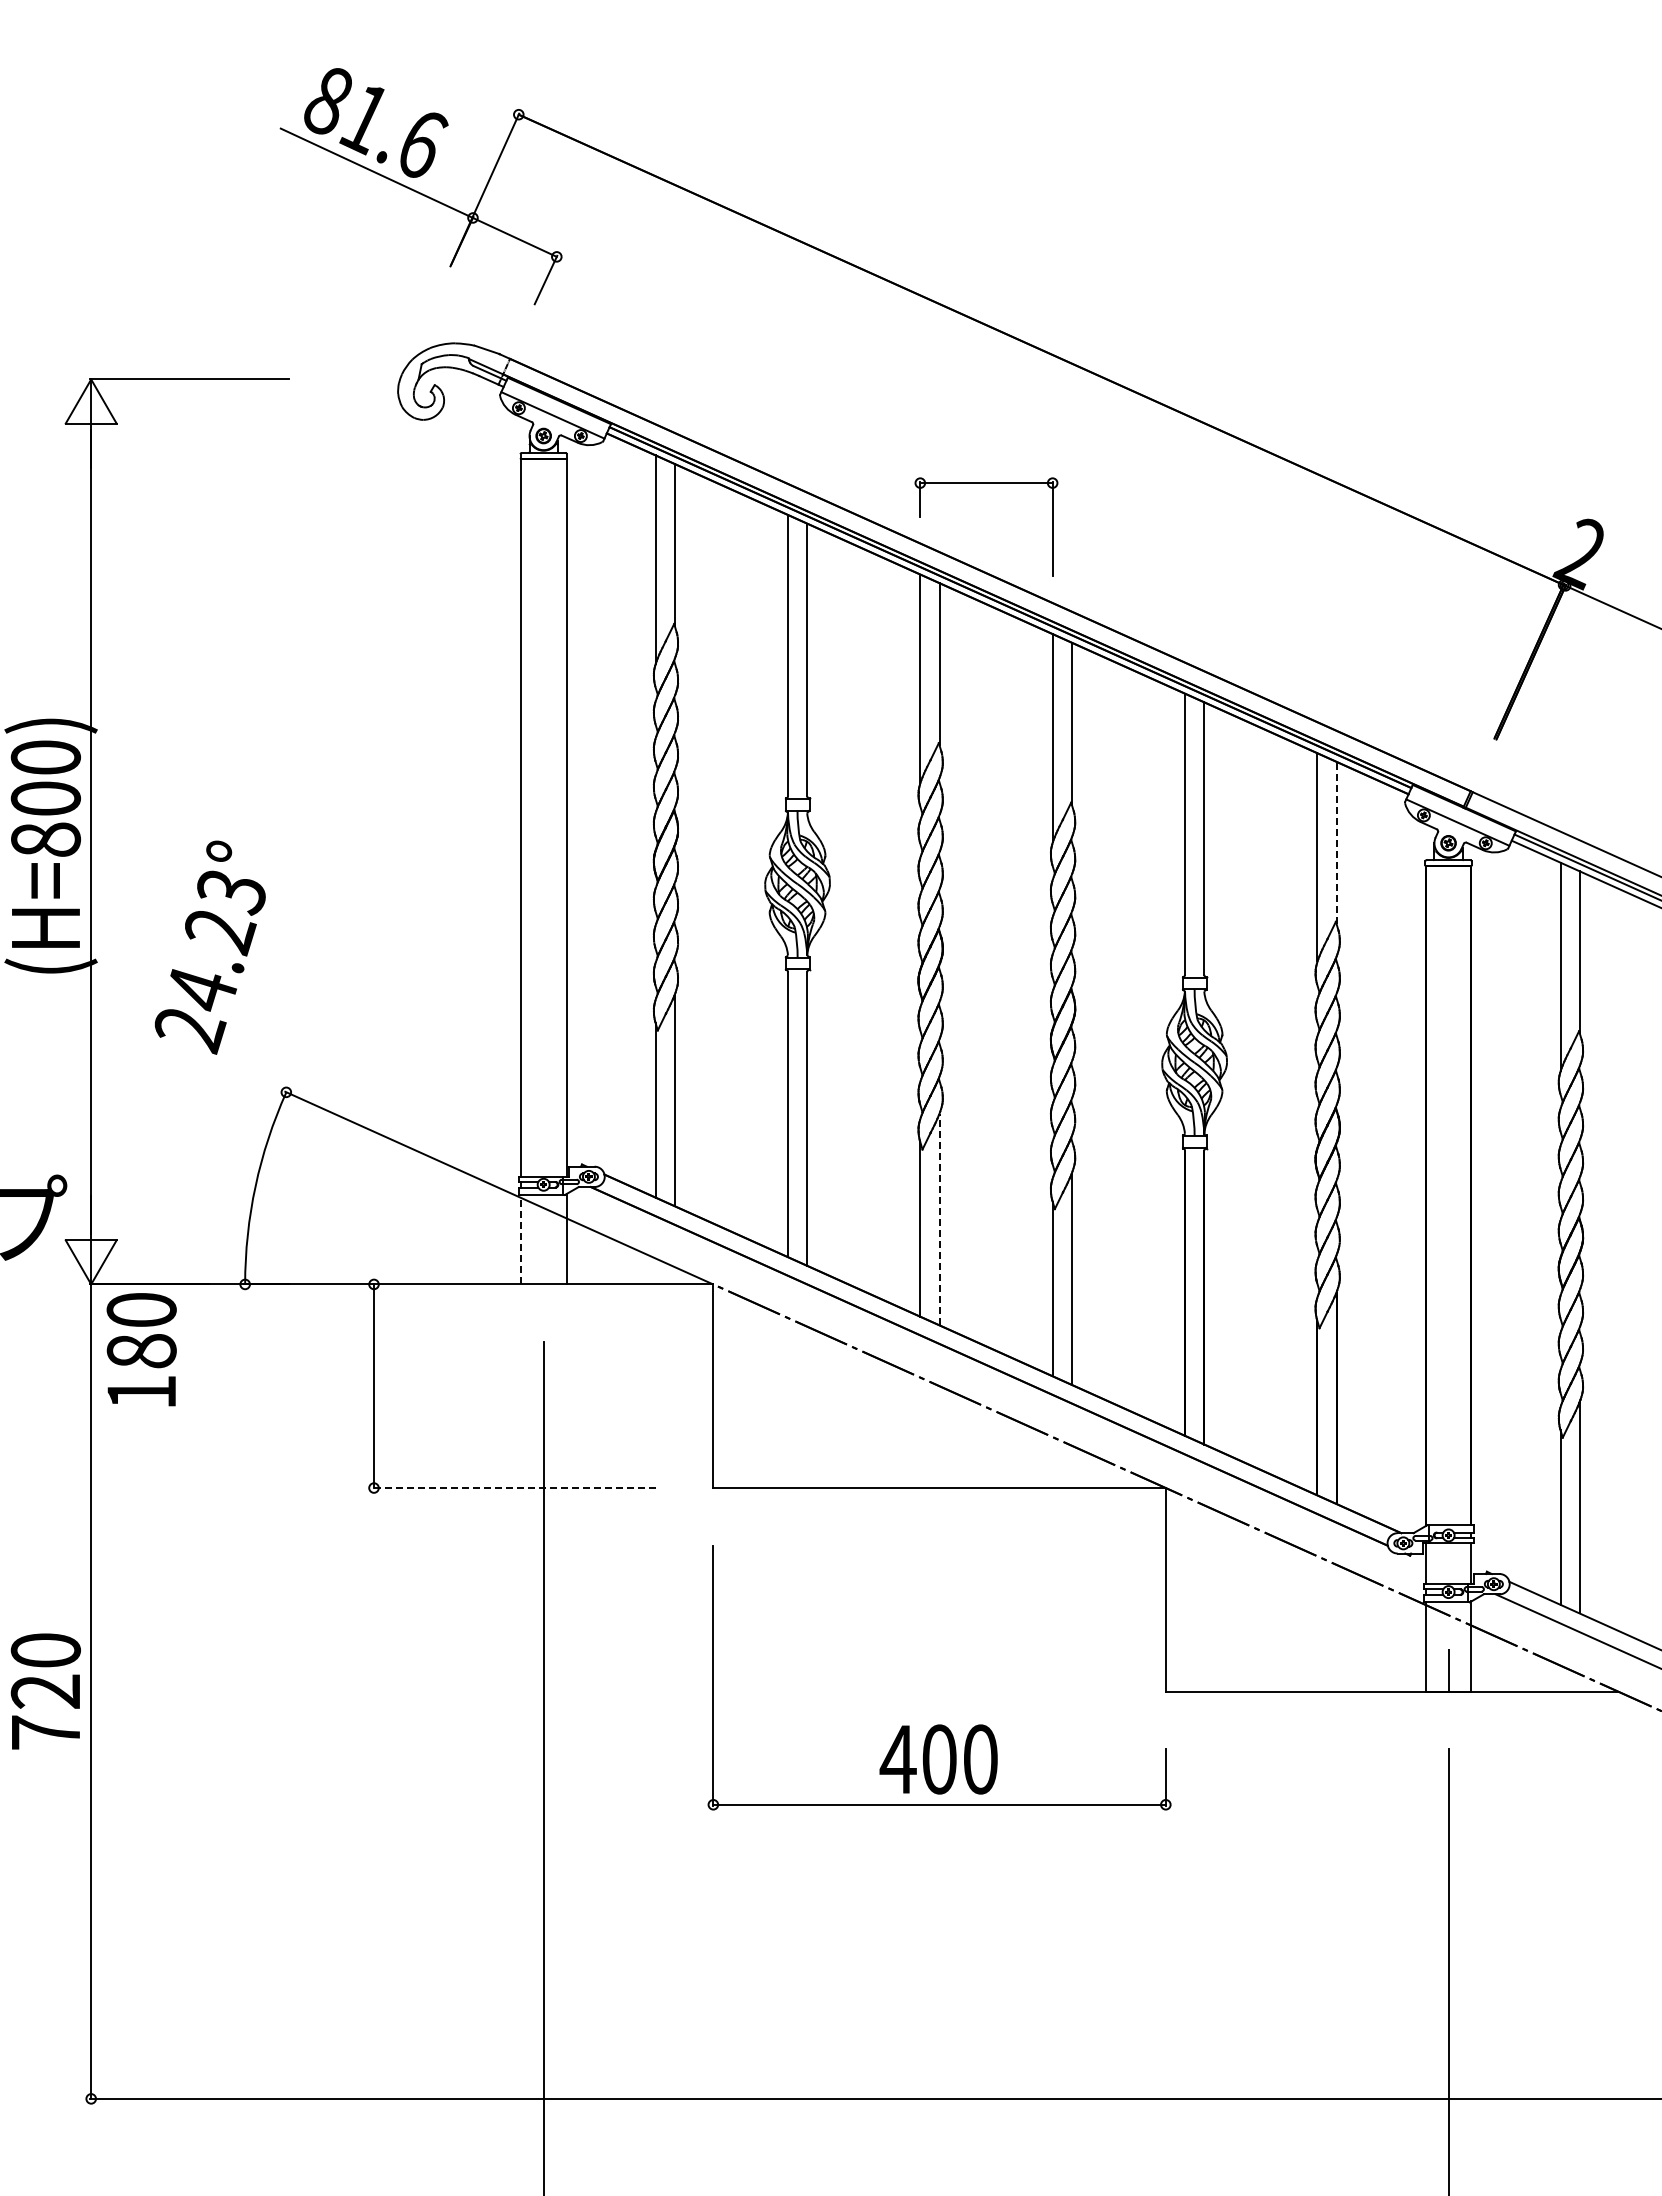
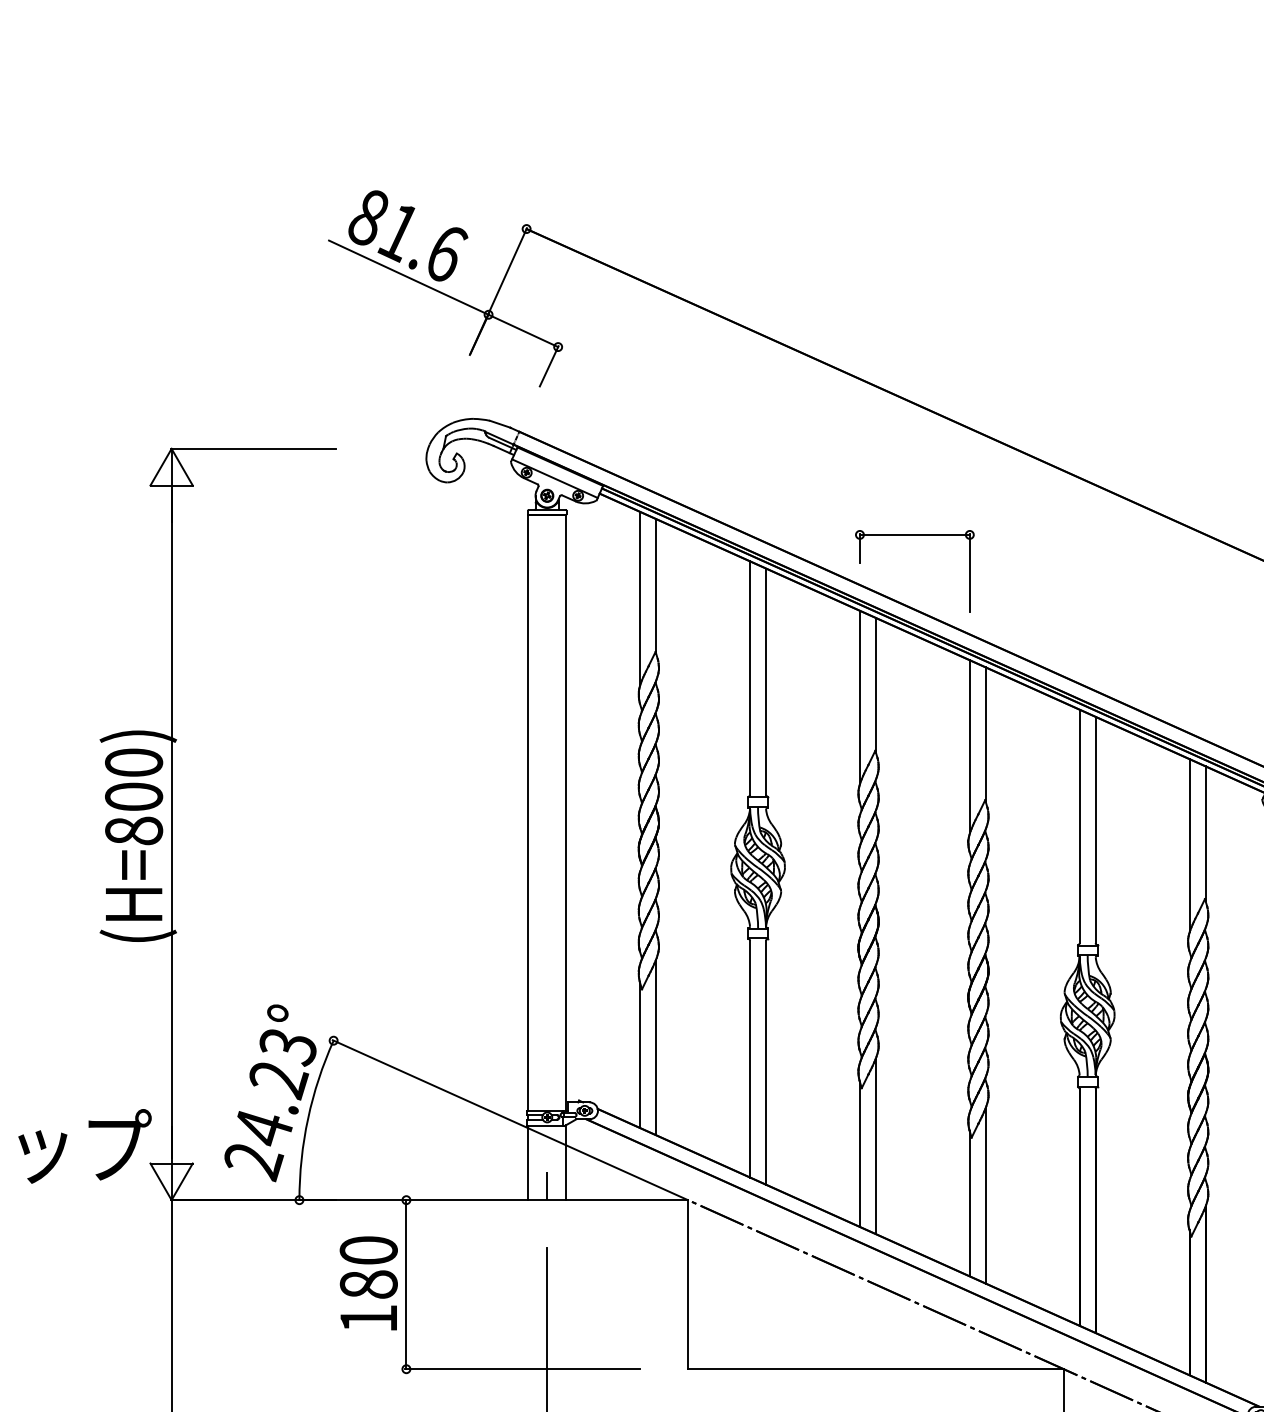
line: (1336, 842) -> (1205, 833), dashed -> solid
text: (210, 947) -> (270, 1093), moved
line: (939, 1219) -> (875, 1146), dashed -> solid
line: (520, 1239) -> (528, 1162), dashed -> solid
line: (543, 1267) -> (547, 1186), added
text: (141, 1349) -> (368, 1283), moved
line: (513, 1488) -> (522, 1369), dashed -> solid

